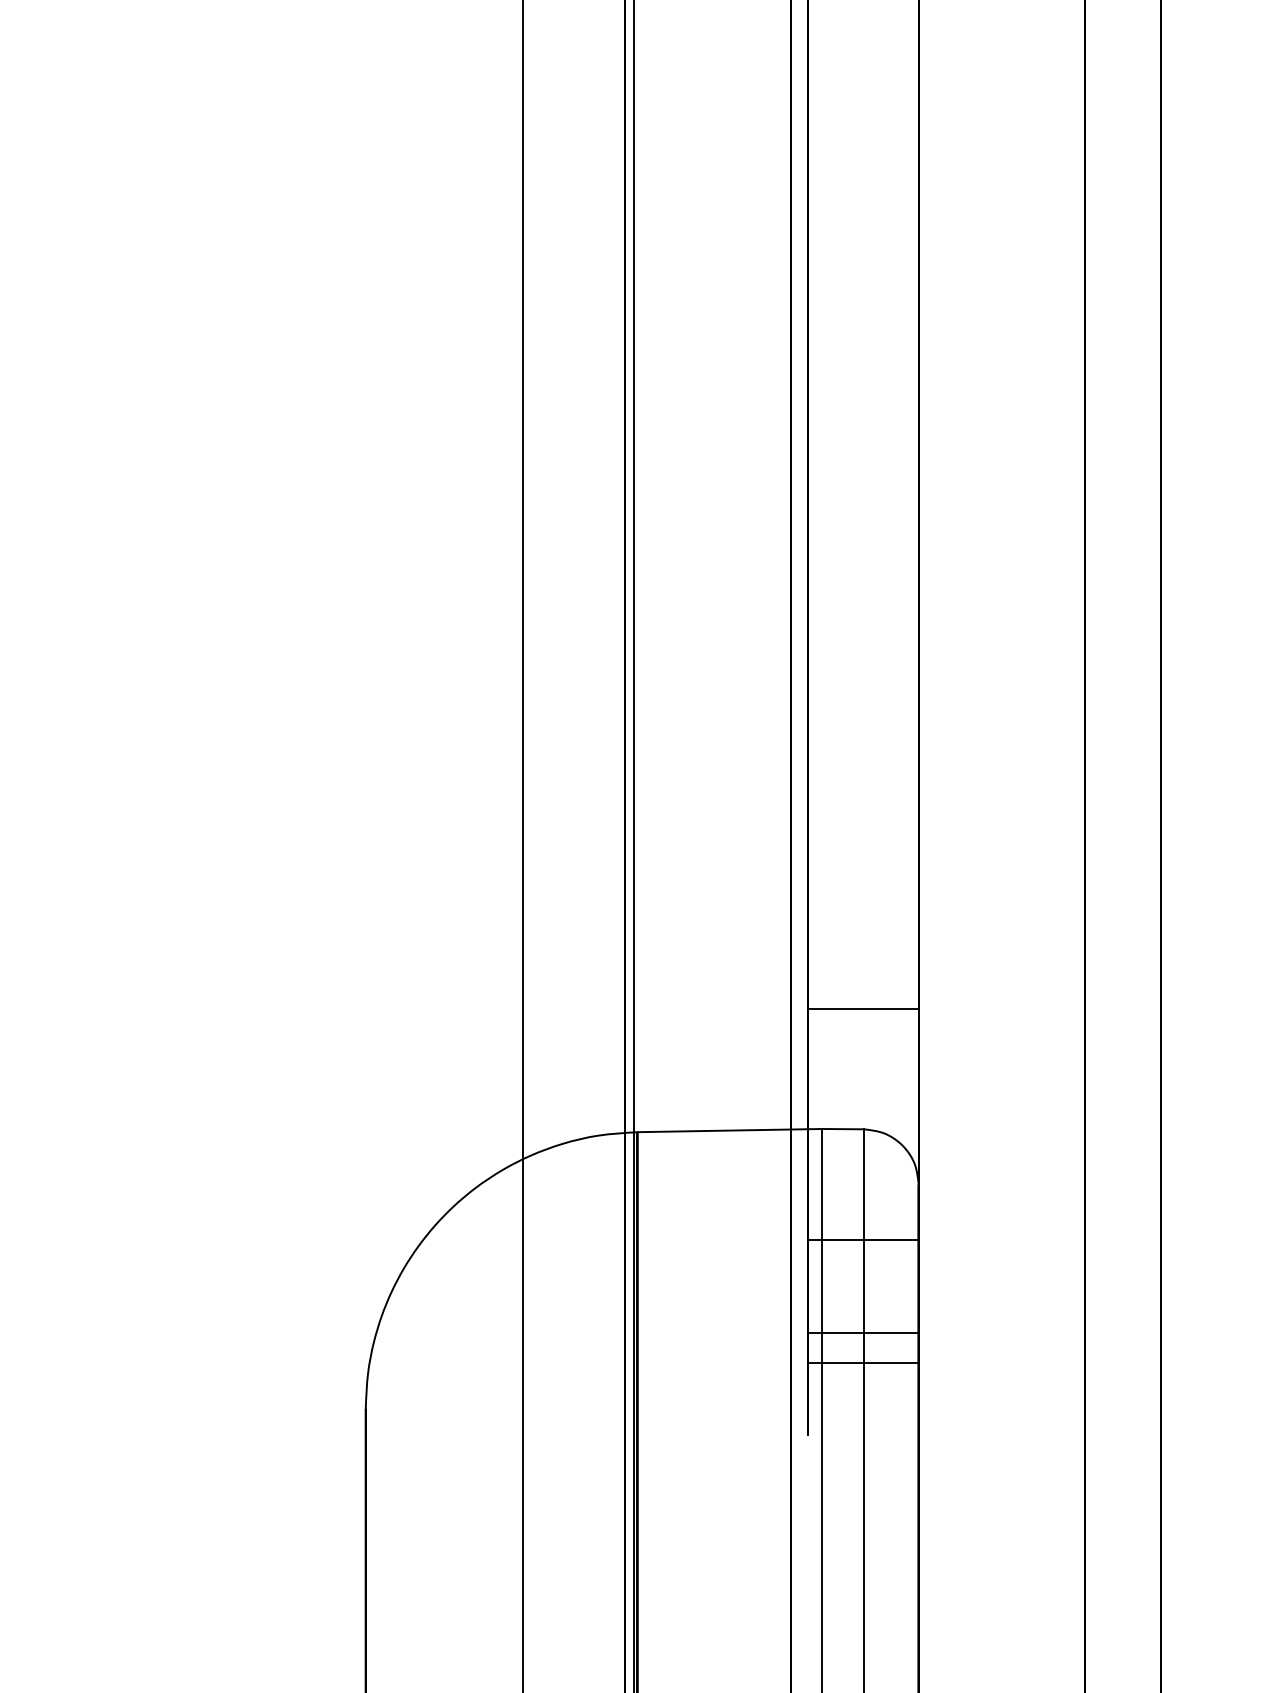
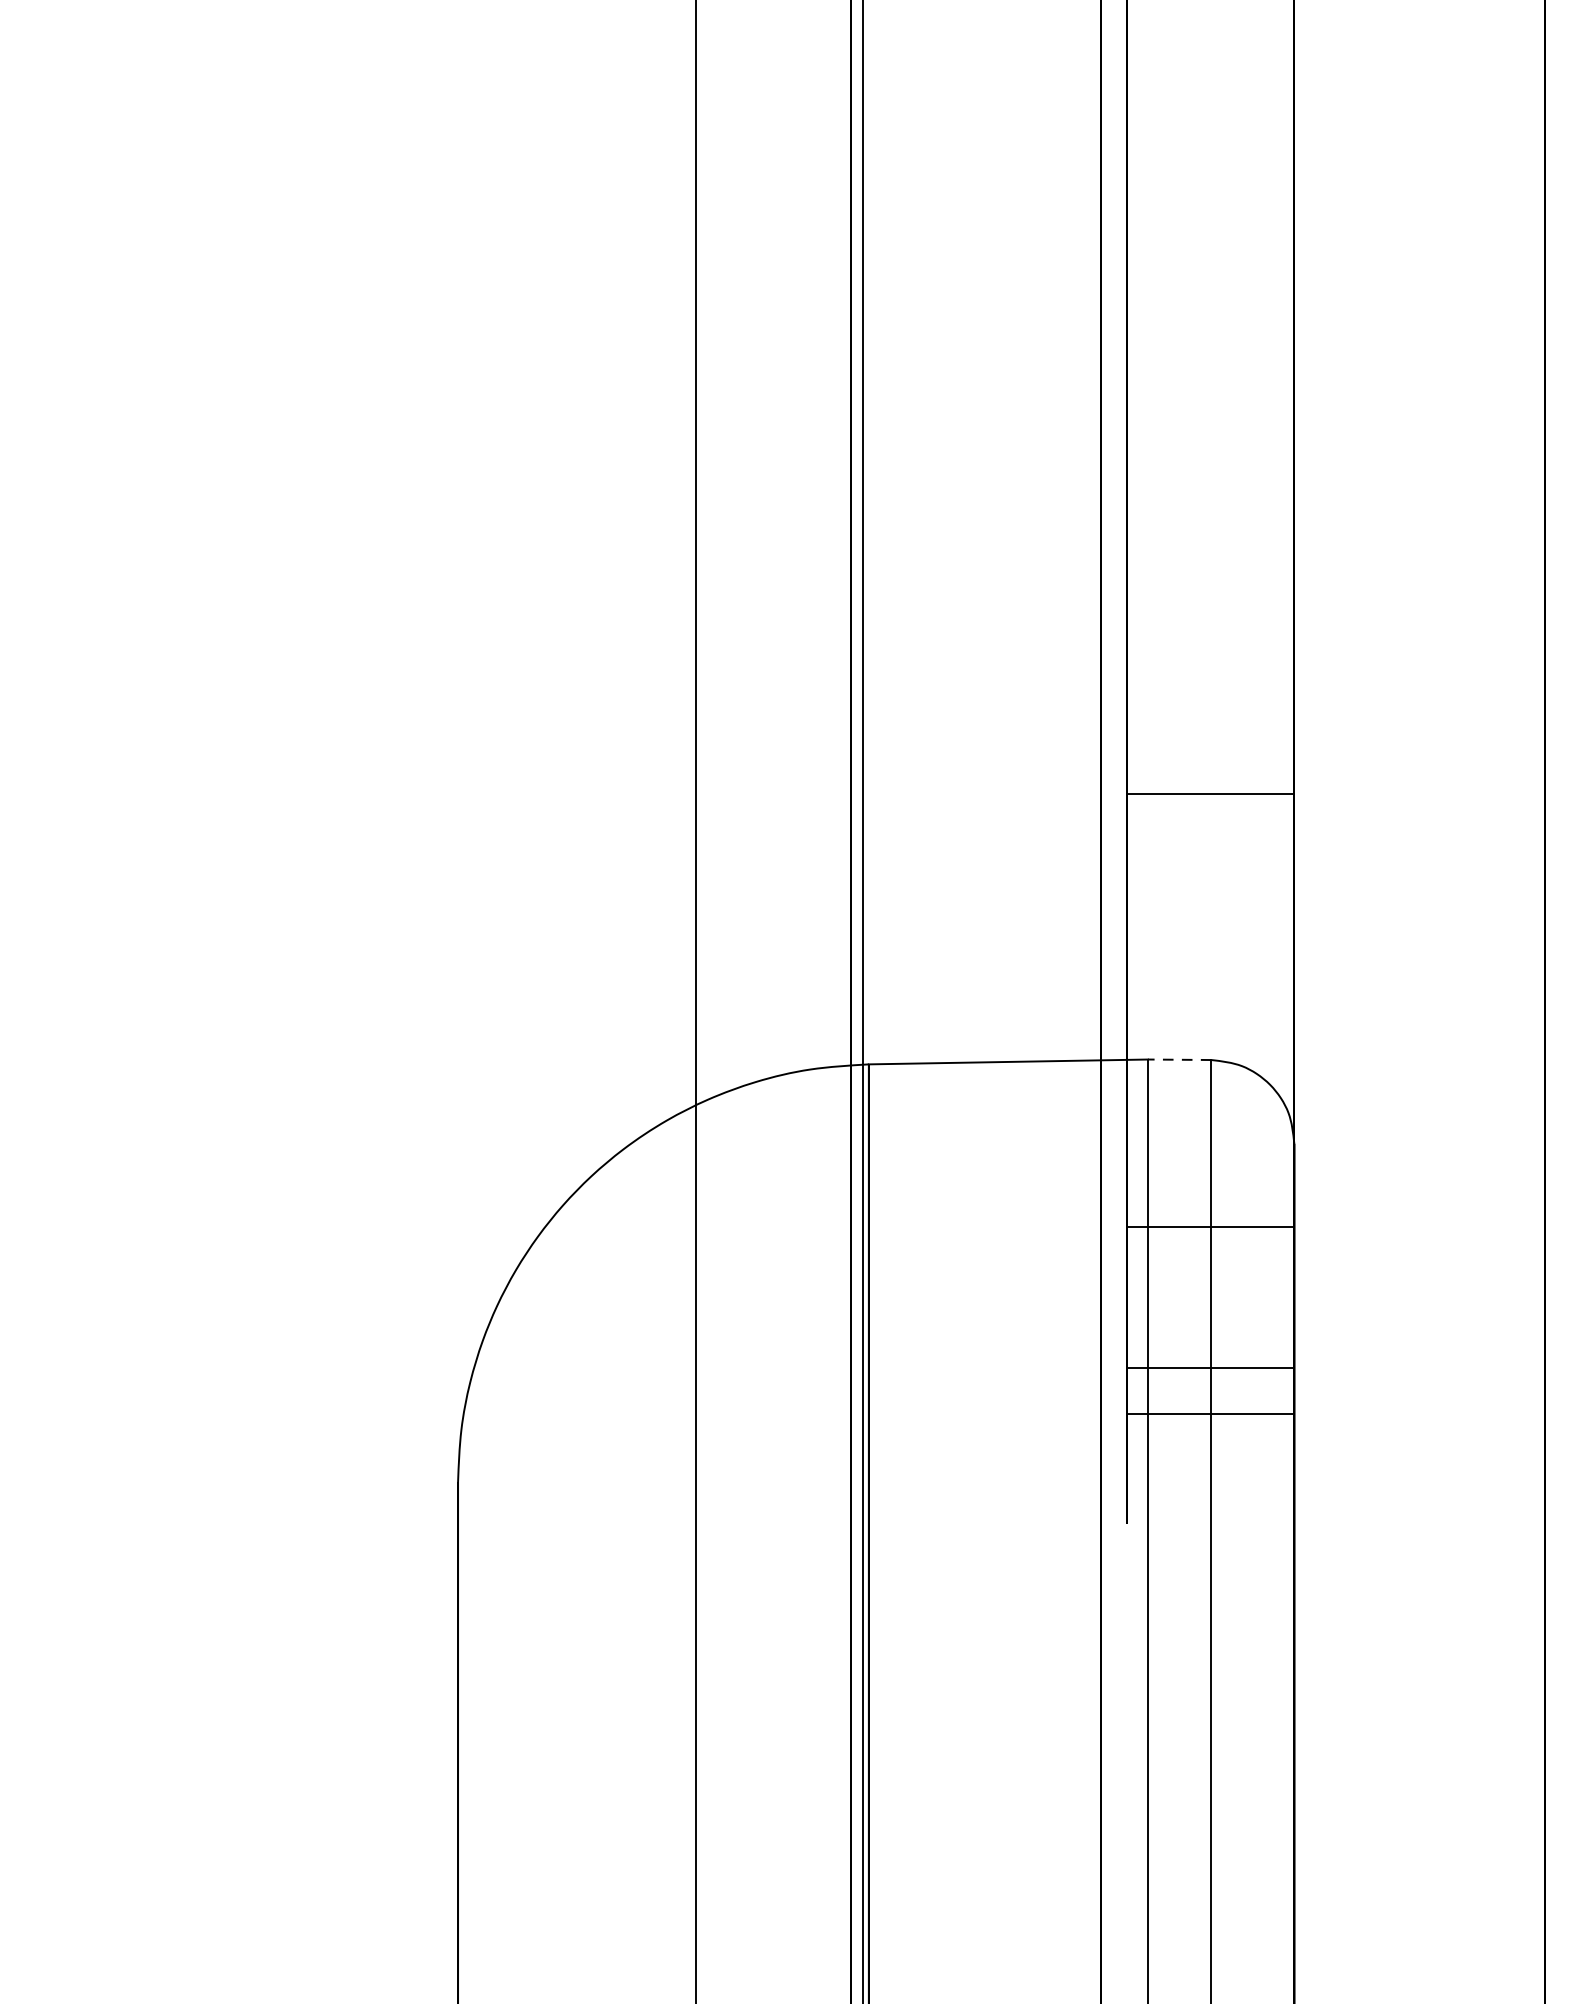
line: (863, 1009) -> (1210, 794), moved
line: (842, 1129) -> (1179, 1060), solid -> dashed

